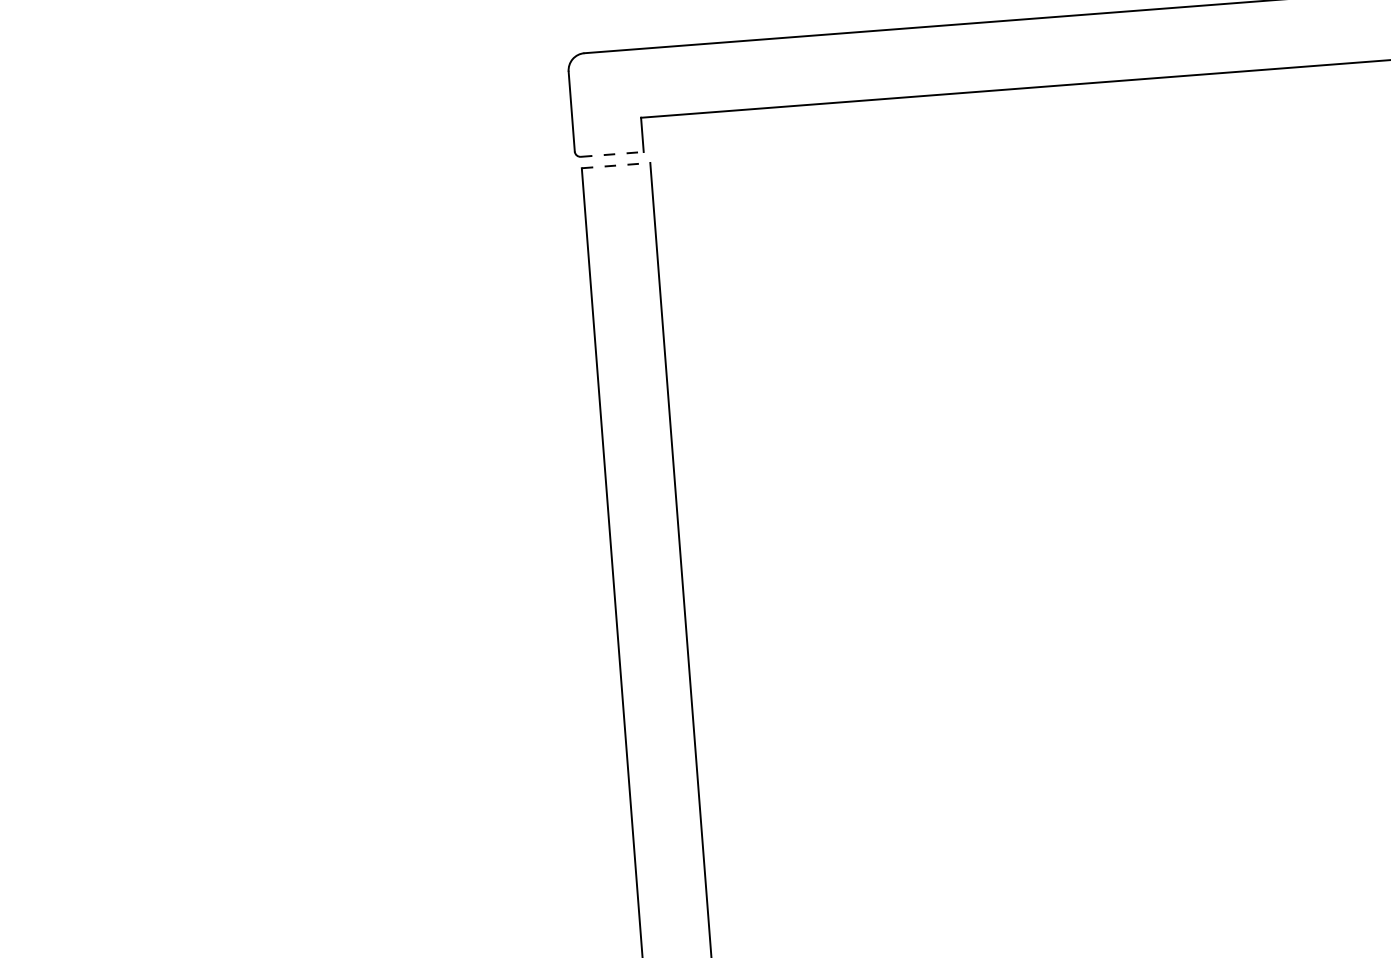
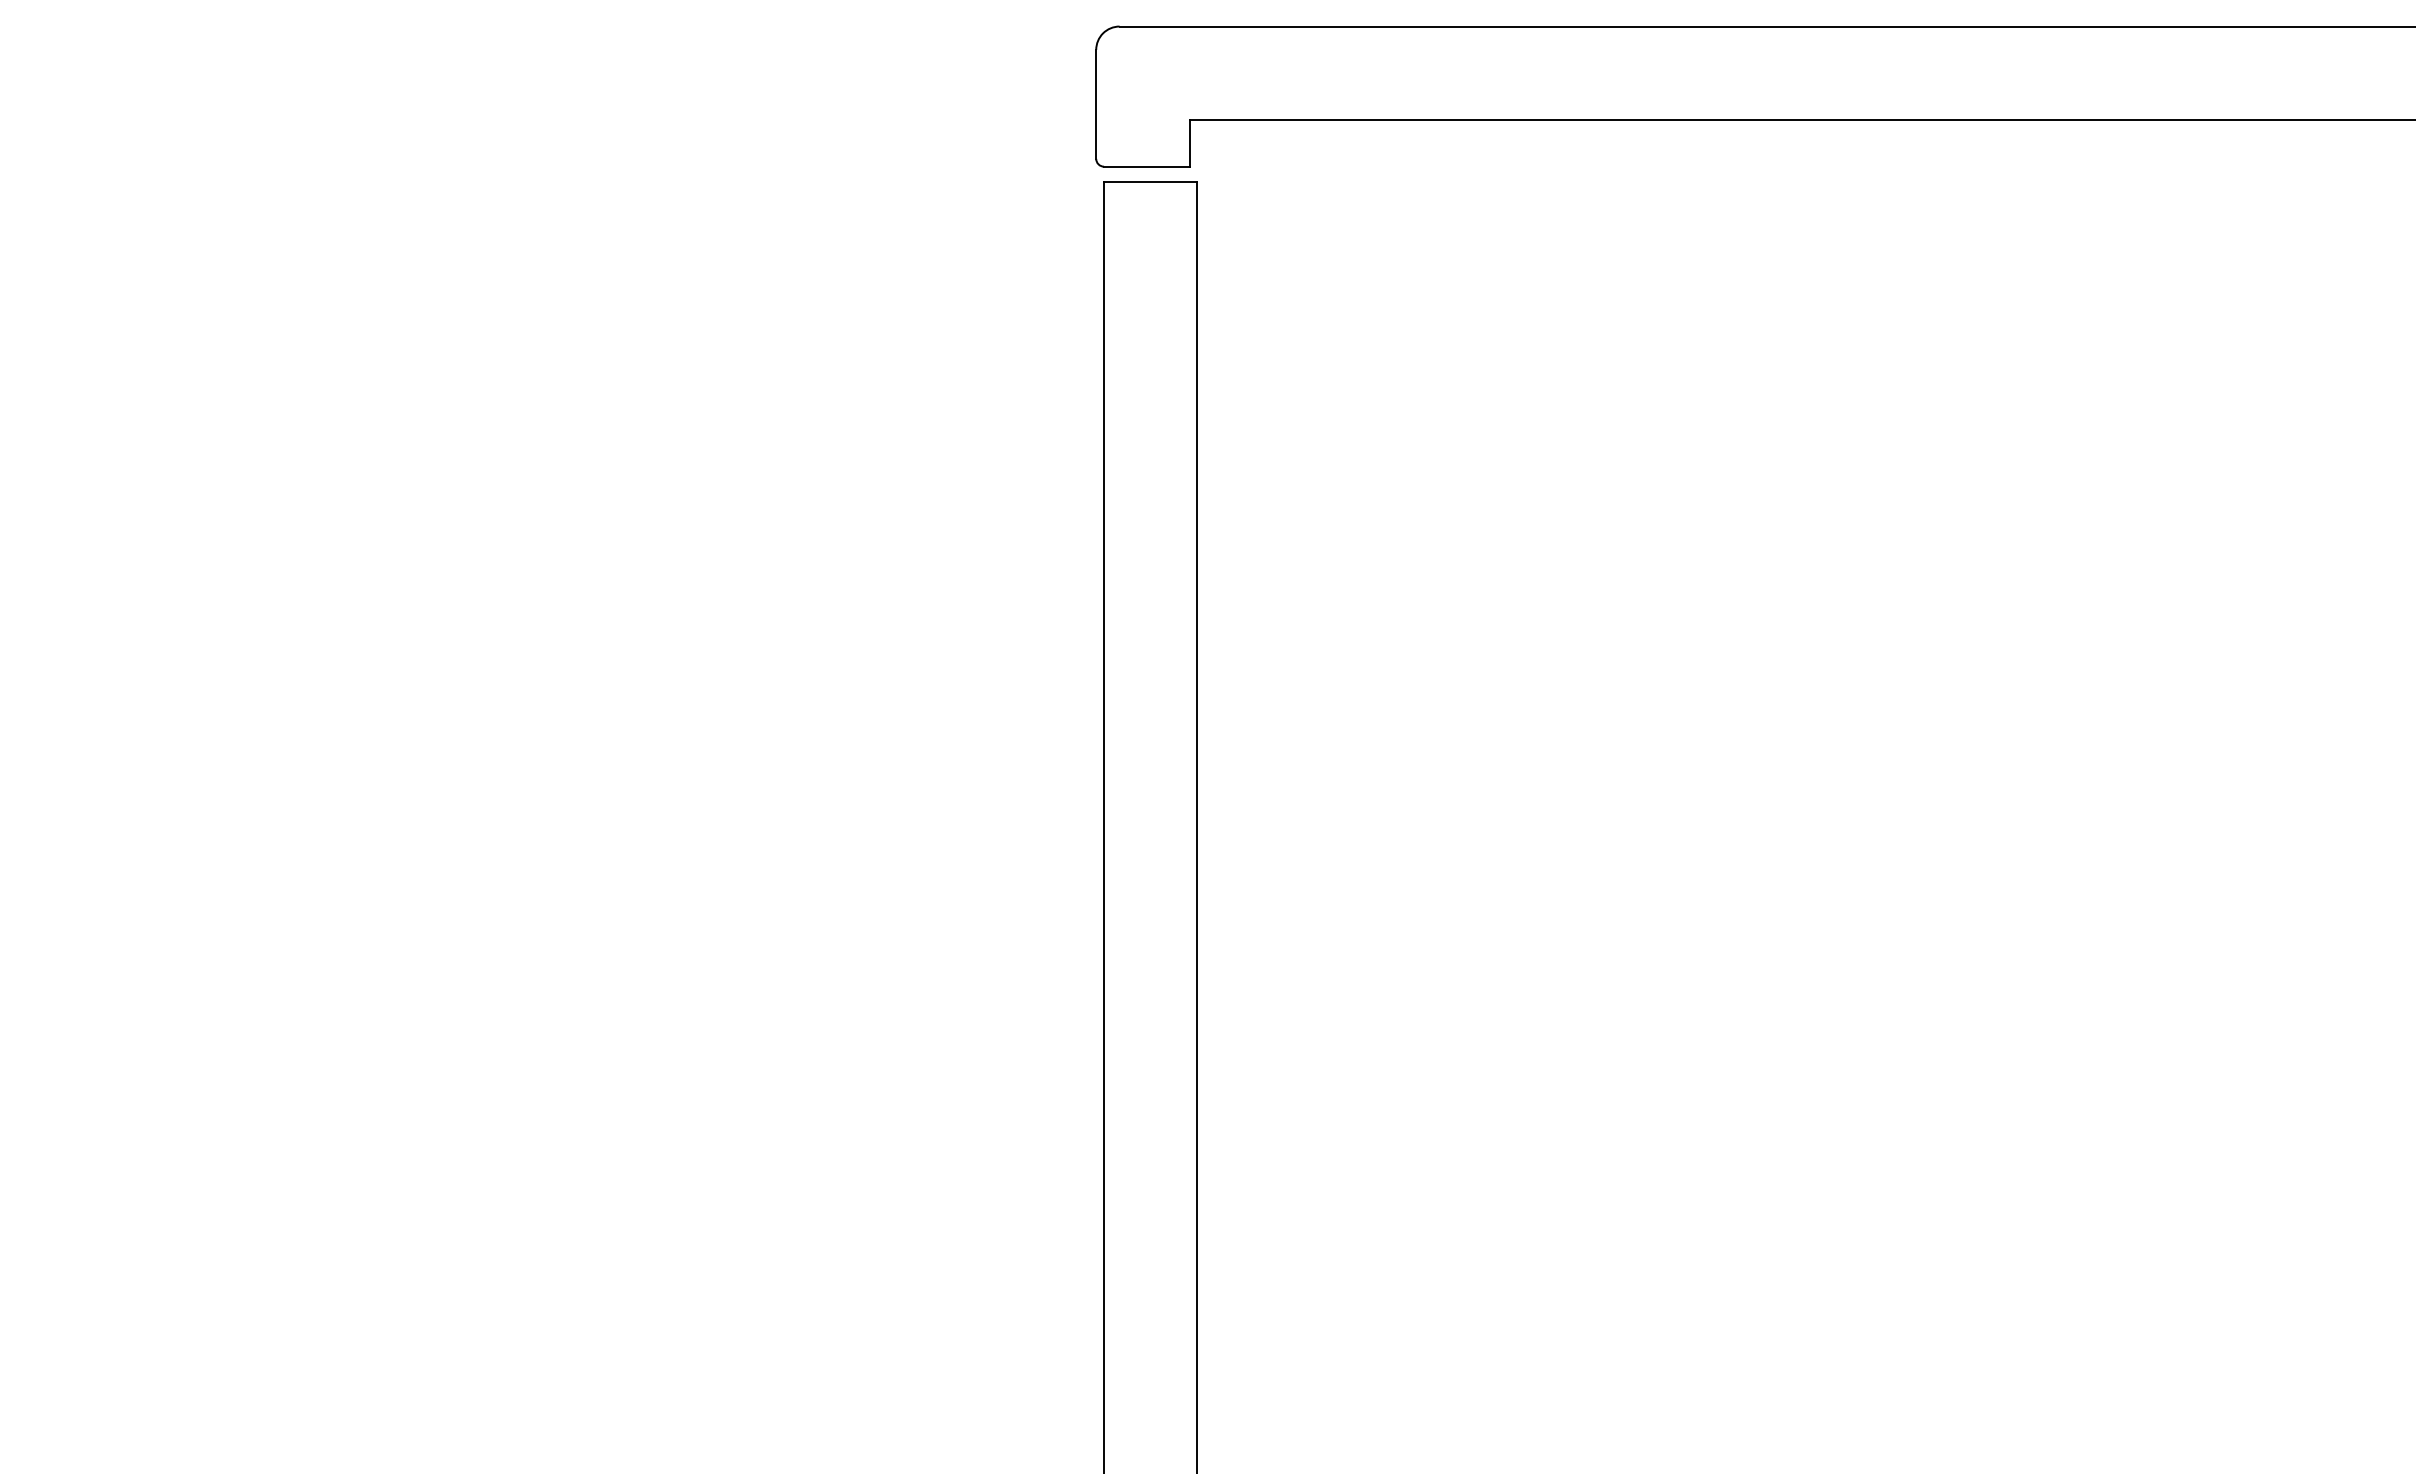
line: (612, 154) -> (1146, 166), dashed -> solid
line: (615, 165) -> (1150, 182), dashed -> solid

